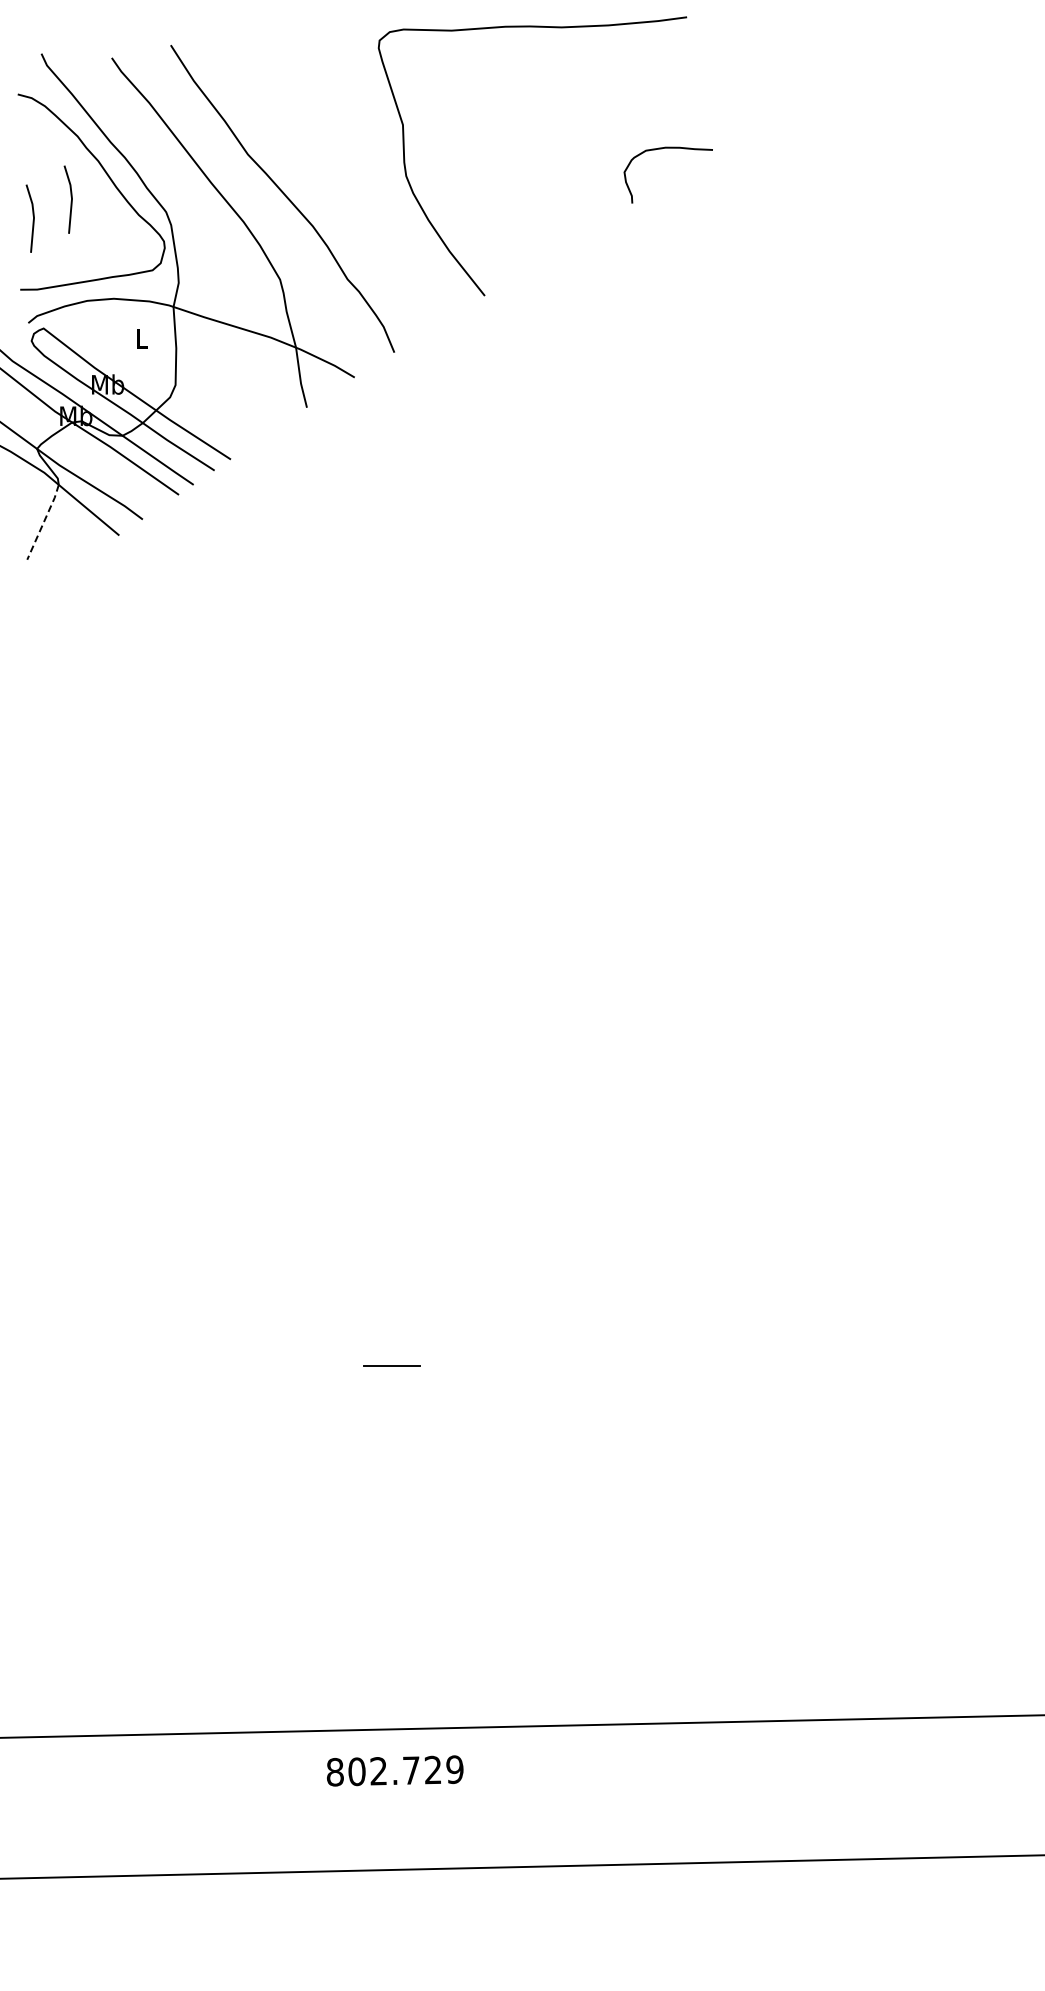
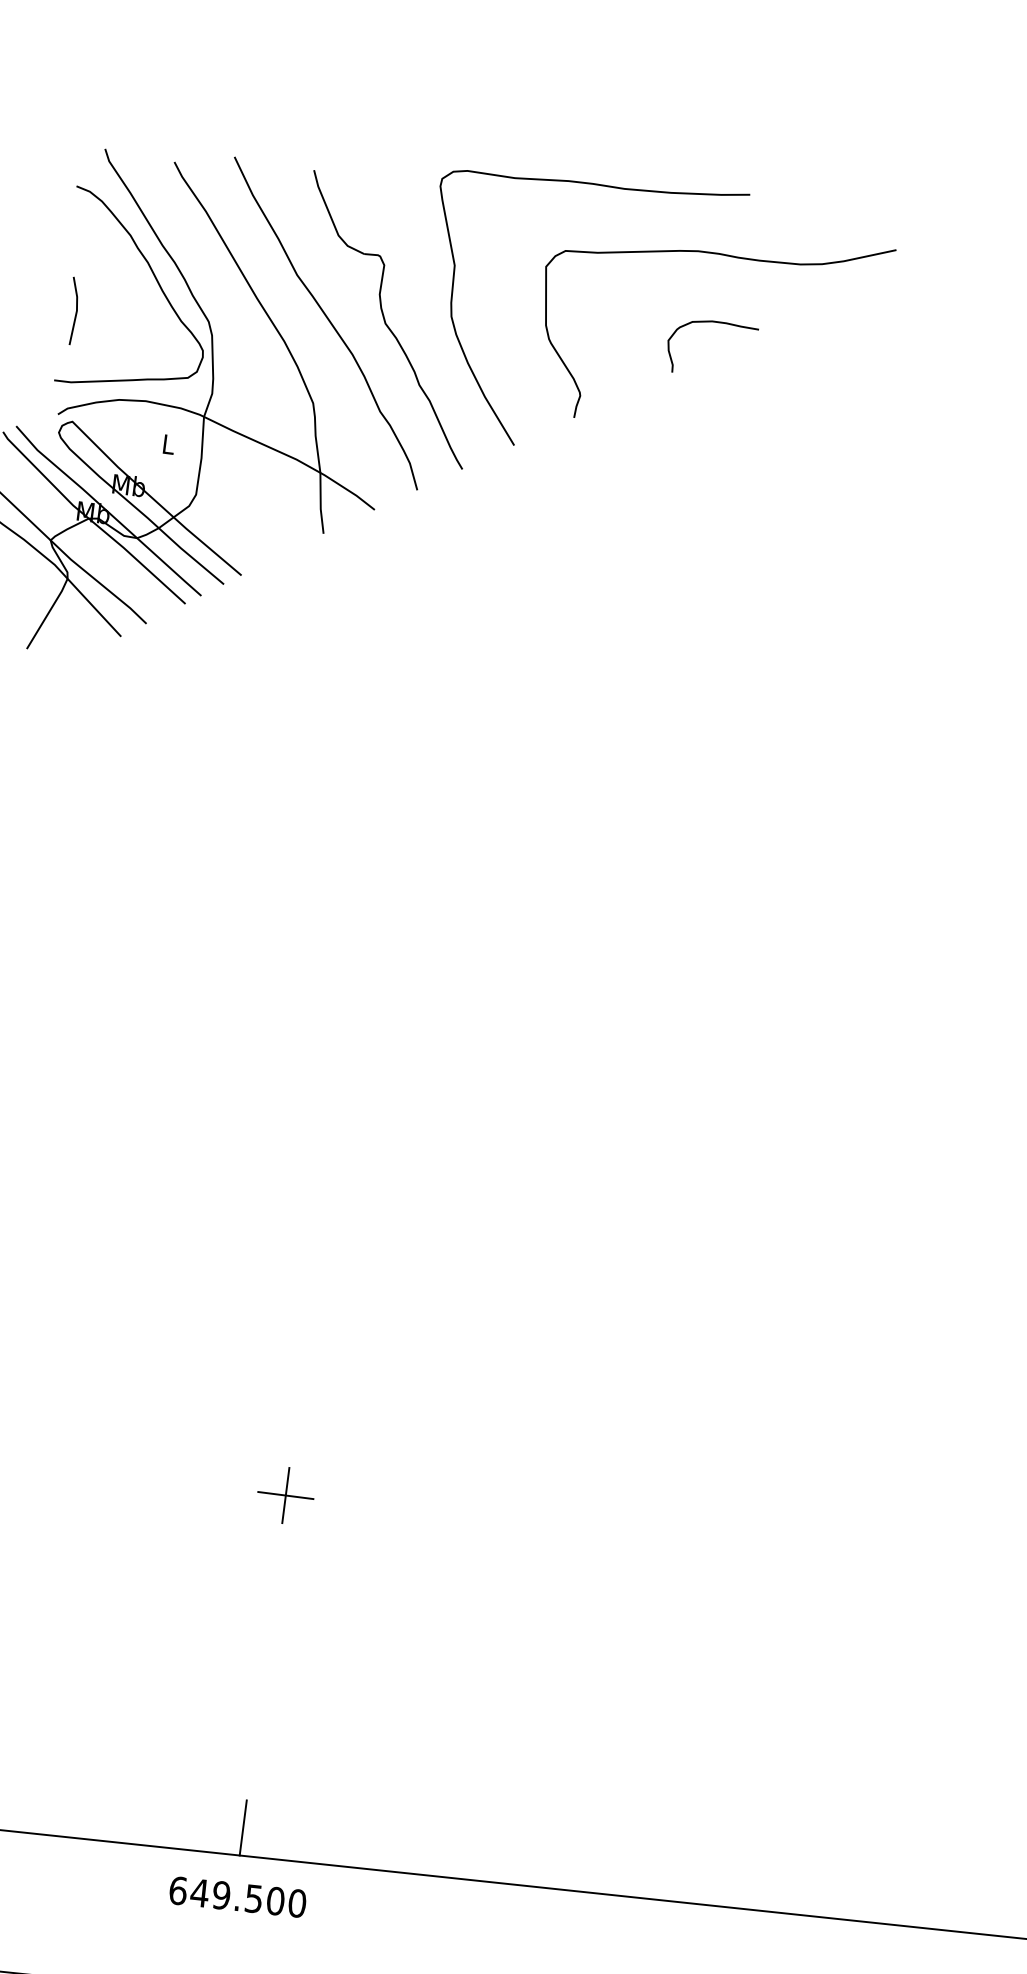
curve: (669, 81) -> (724, 256), added
part: (343, 187) -> (387, 319), added
line: (70, 201) -> (115, 299), removed
line: (43, 522) -> (47, 614), dashed -> solid
line: (391, 1366) -> (285, 1495), added
line: (391, 1701) -> (243, 1827), added
text: (394, 1770) -> (237, 1896), 802.729 -> 649.500

